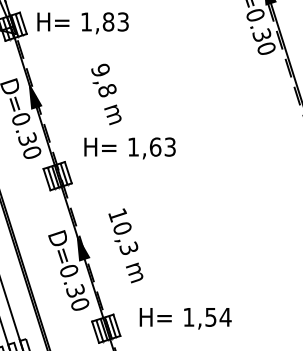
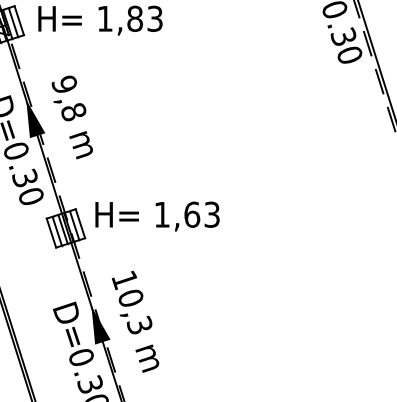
text: (106, 94) -> (72, 117), moved
text: (129, 148) -> (156, 216), moved
text: (125, 245) -> (135, 321), moved

